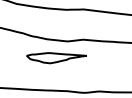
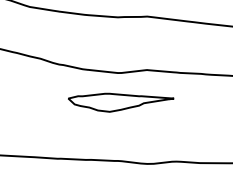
part: (56, 58) -> (120, 103), moved

